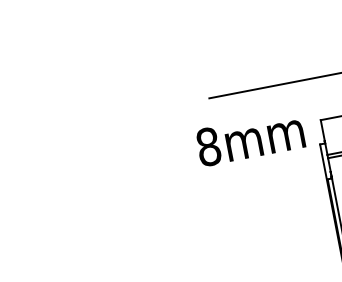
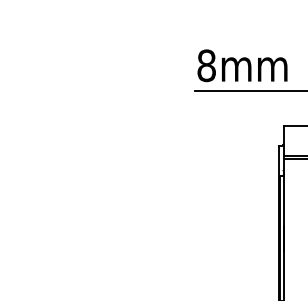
text: (250, 138) -> (242, 65), moved

